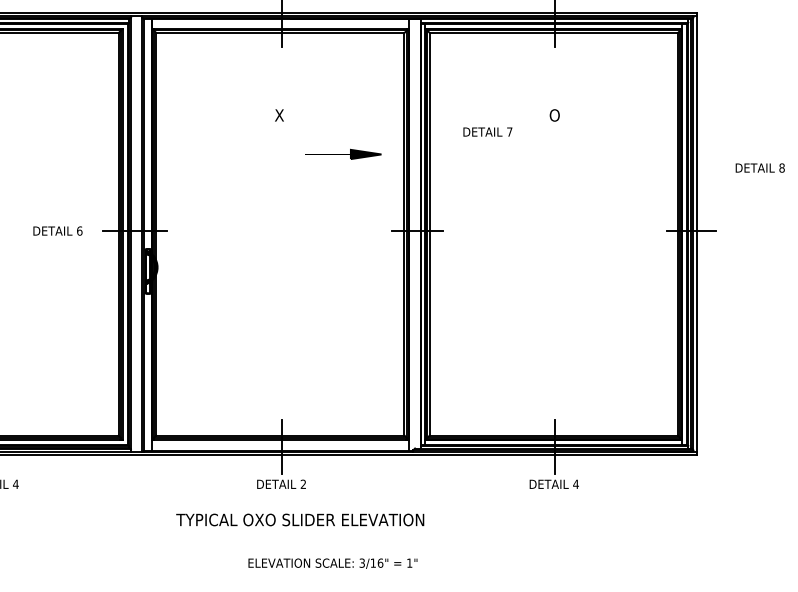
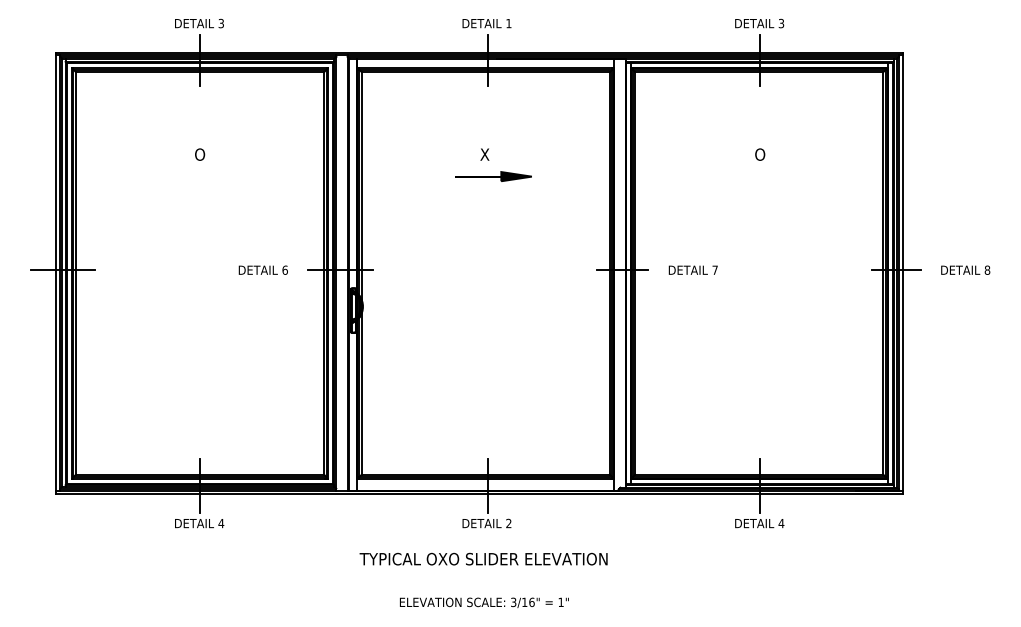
text: (487, 131) -> (692, 269), moved
part: (343, 154) -> (493, 176), moved
text: (760, 167) -> (965, 269), moved
text: (300, 519) -> (483, 558), moved
text: (333, 563) -> (484, 602), moved

